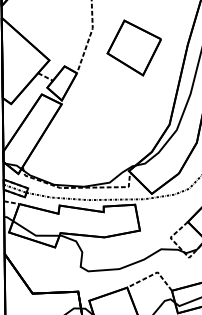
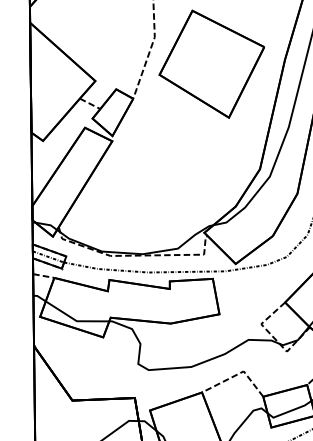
part: (134, 47) -> (211, 63), size x1.43

